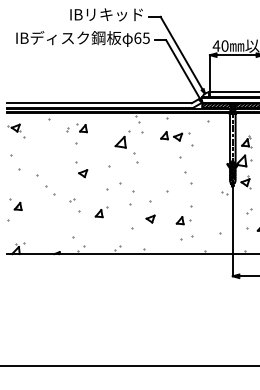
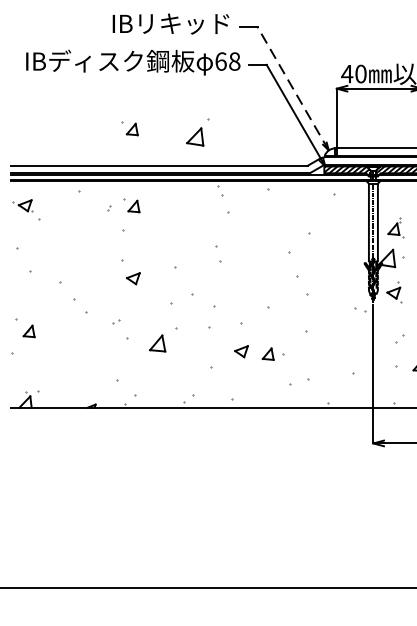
text: (145, 37) -> (233, 60), 65 -> 68
line: (182, 54) -> (292, 87), solid -> dashed
part: (80, 80) -> (129, 129), added
part: (175, 136) -> (281, 219), removed
part: (122, 139) -> (198, 132), moved
part: (101, 212) -> (162, 341), size x1.4
part: (183, 220) -> (273, 353), moved

